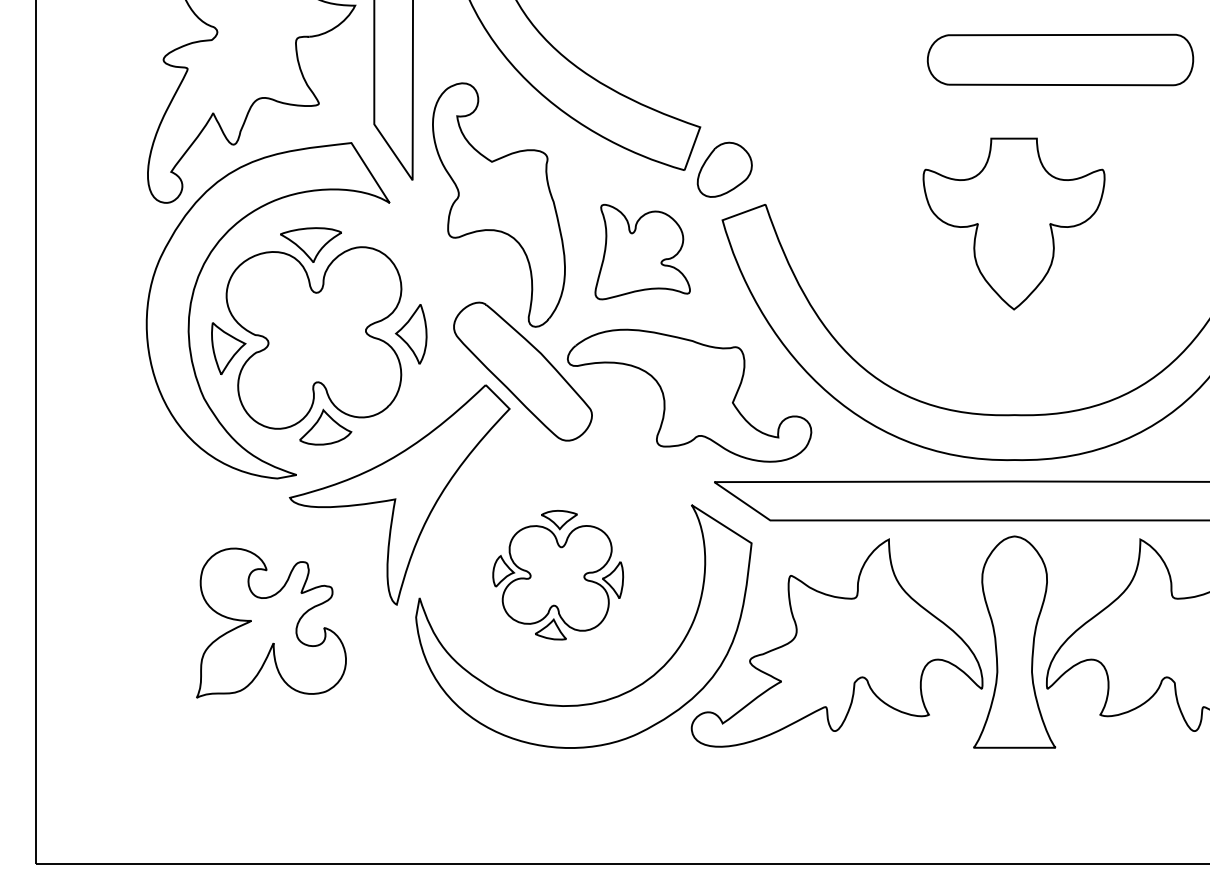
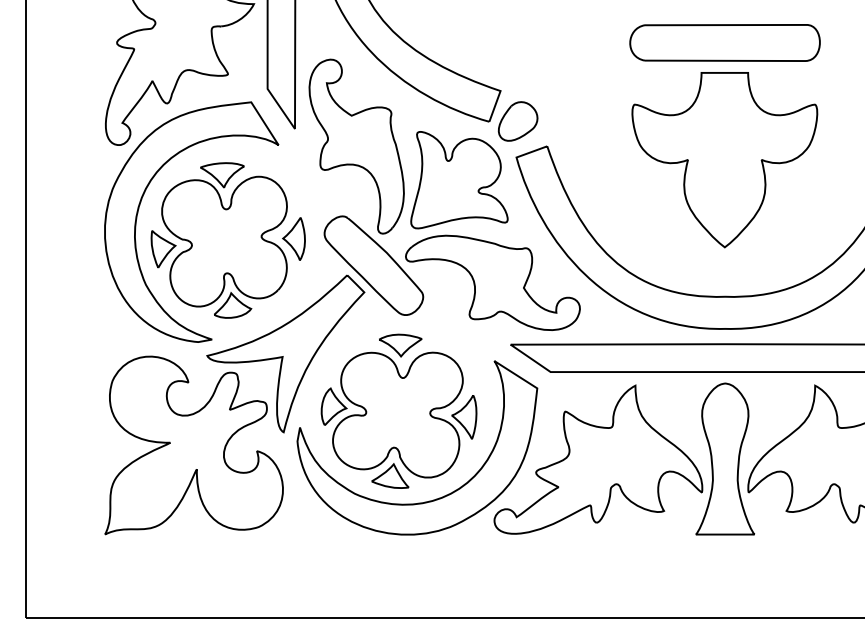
part: (1059, 59) -> (724, 42), moved
part: (1013, 224) -> (724, 160), size x1.43
part: (642, 252) -> (459, 180), size x1.43
part: (557, 574) -> (398, 410), size x1.67
part: (270, 623) -> (193, 445), size x1.67

